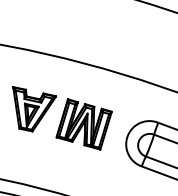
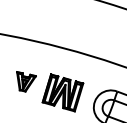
part: (34, 109) -> (26, 81), size x0.6

